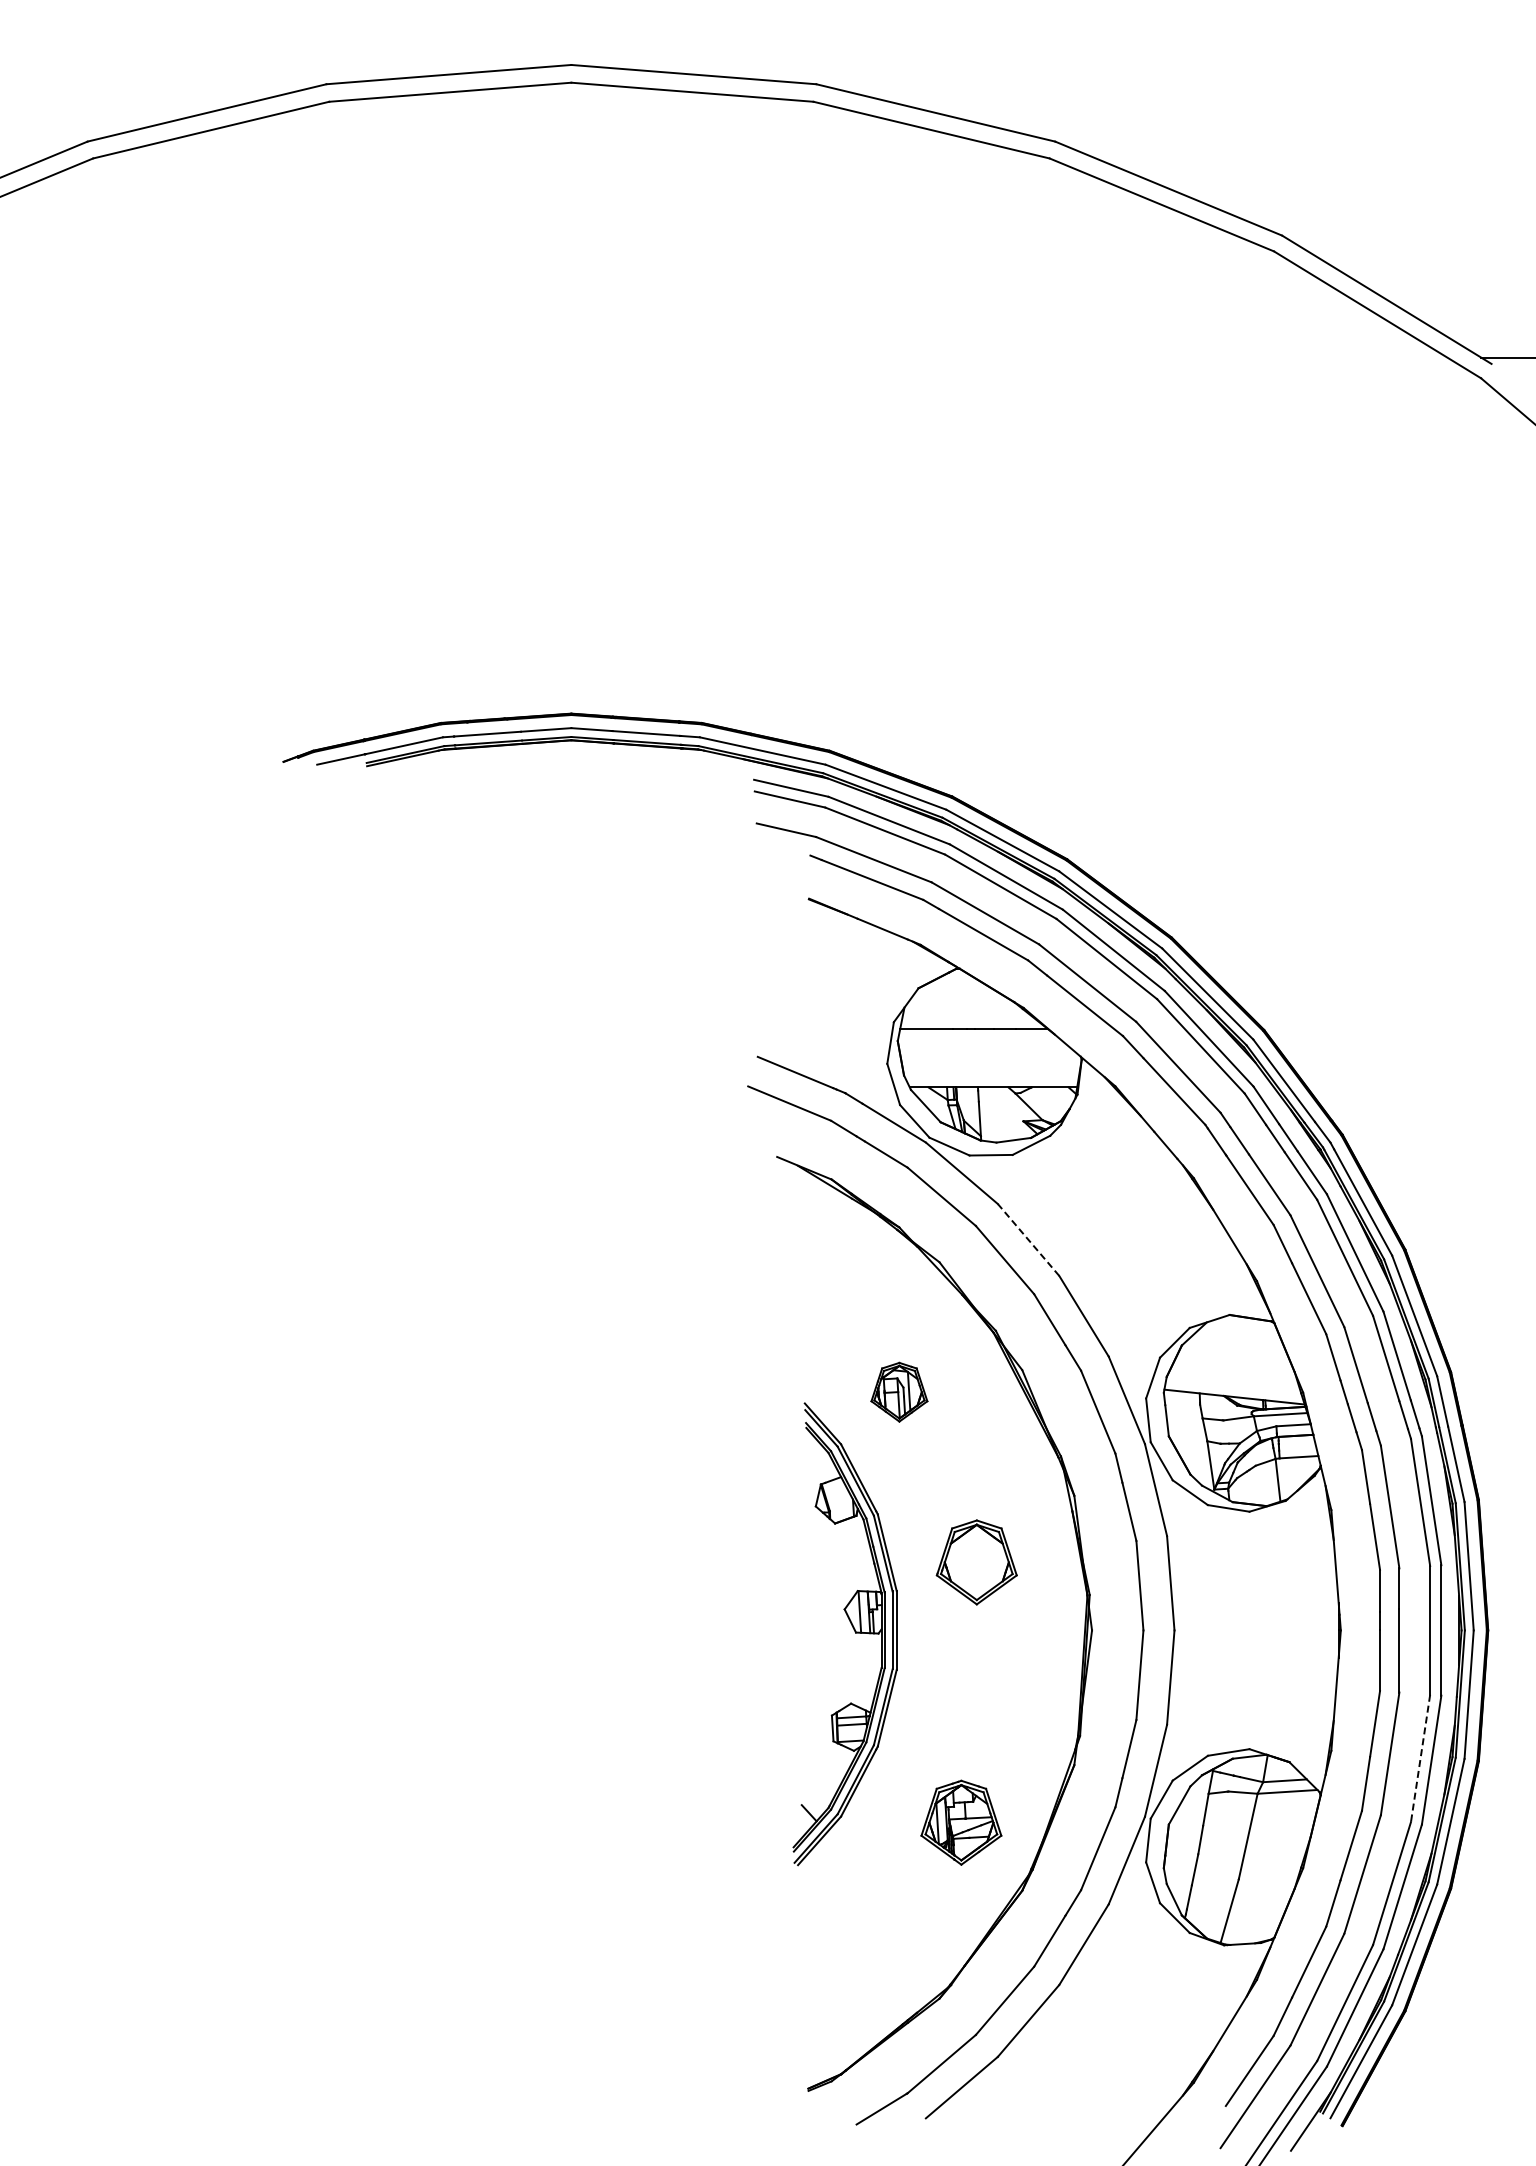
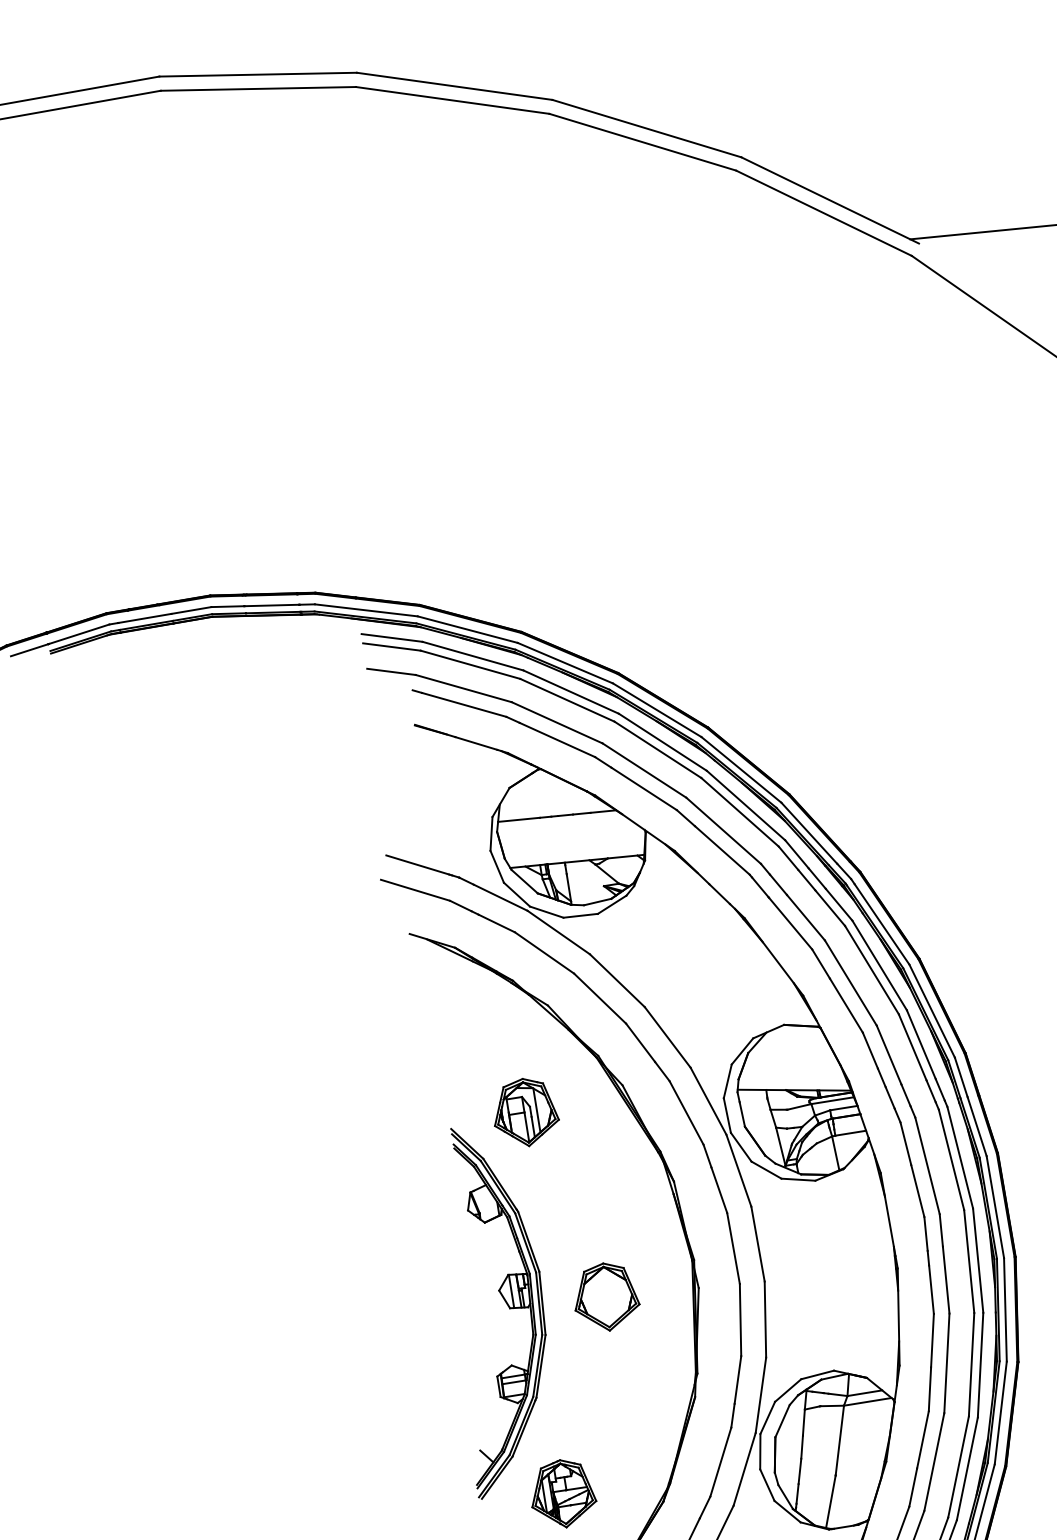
line: (1028, 1239) -> (617, 980), dashed -> solid
part: (899, 1392) -> (526, 1112), size x1.43
part: (976, 1562) -> (606, 1297), moved
line: (1420, 1758) -> (971, 1364), dashed -> solid
part: (961, 1822) -> (563, 1493), moved

